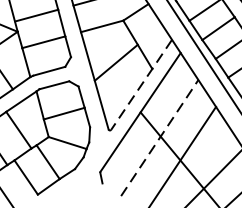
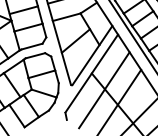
line: (141, 84) -> (92, 55), dashed -> solid
line: (159, 138) -> (104, 90), dashed -> solid

